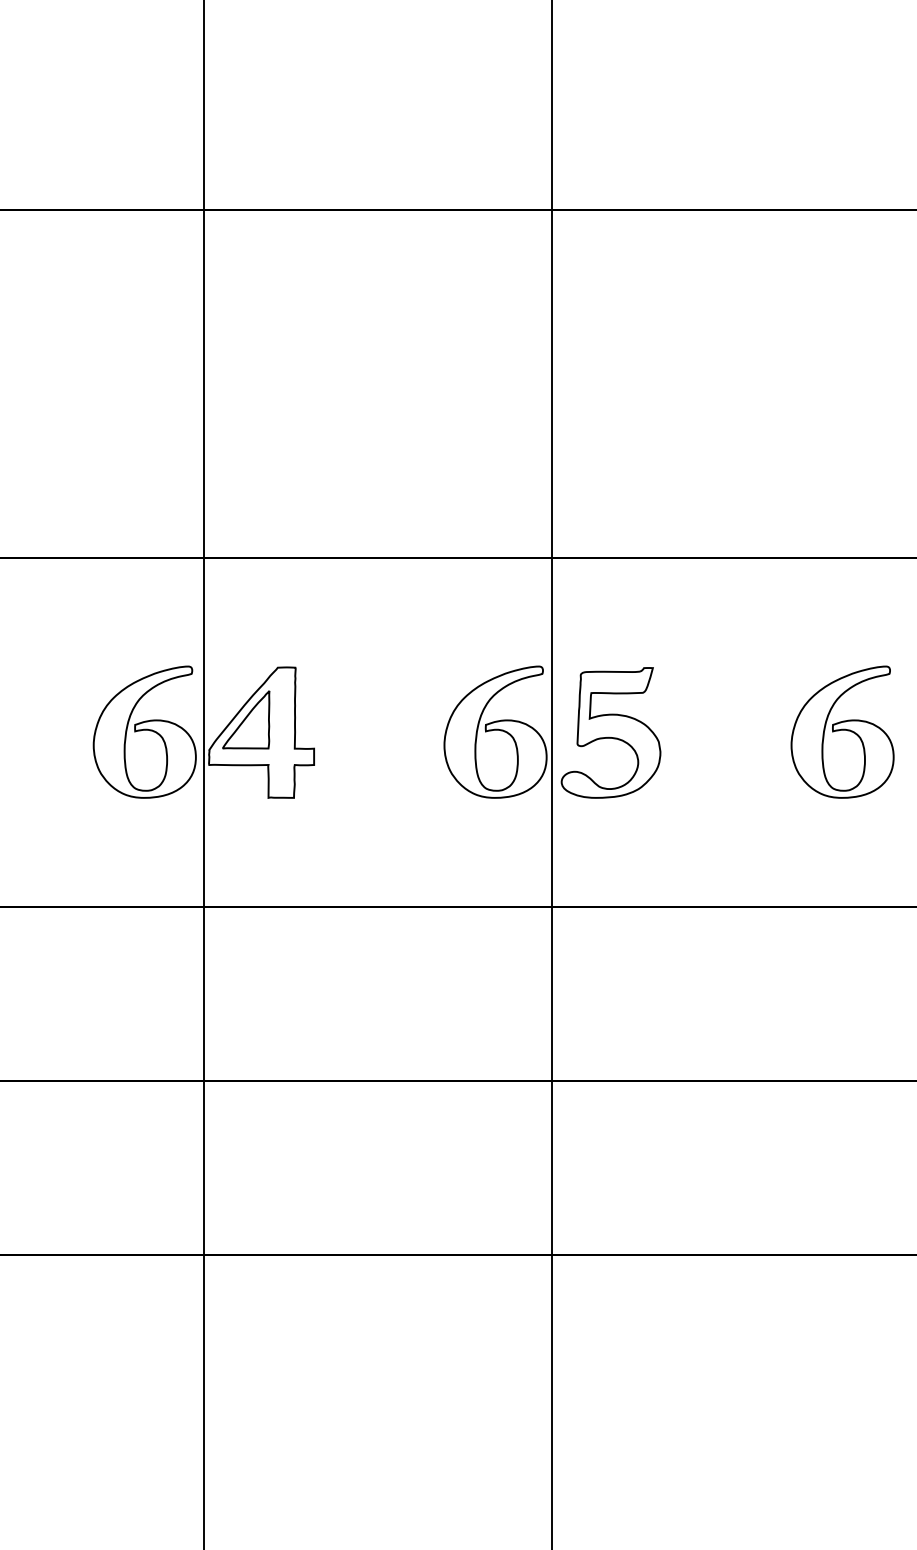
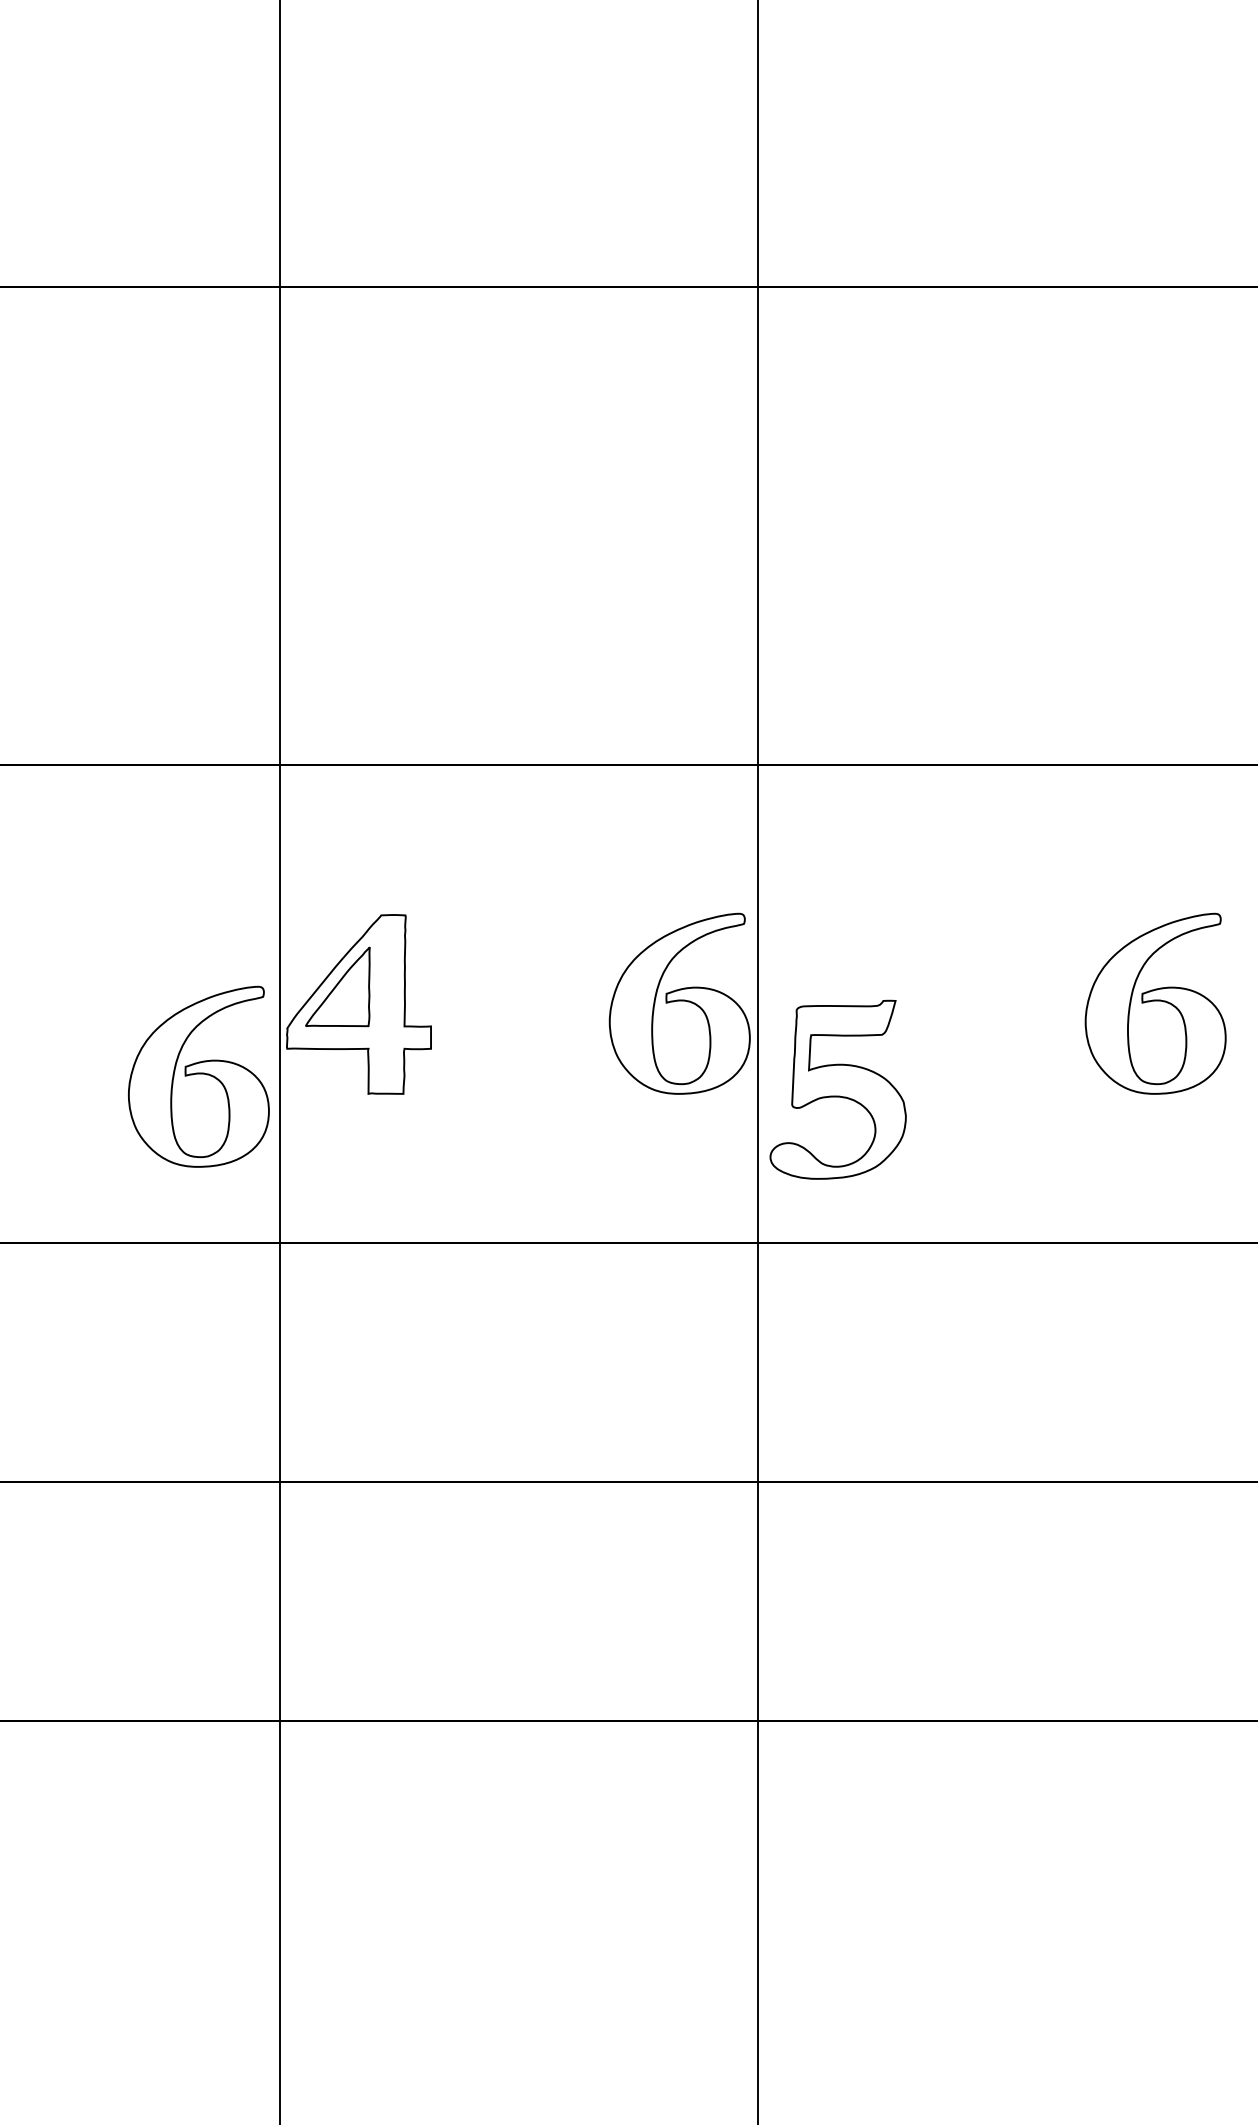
part: (144, 731) -> (198, 1076), moved
part: (610, 732) -> (837, 1089), moved

